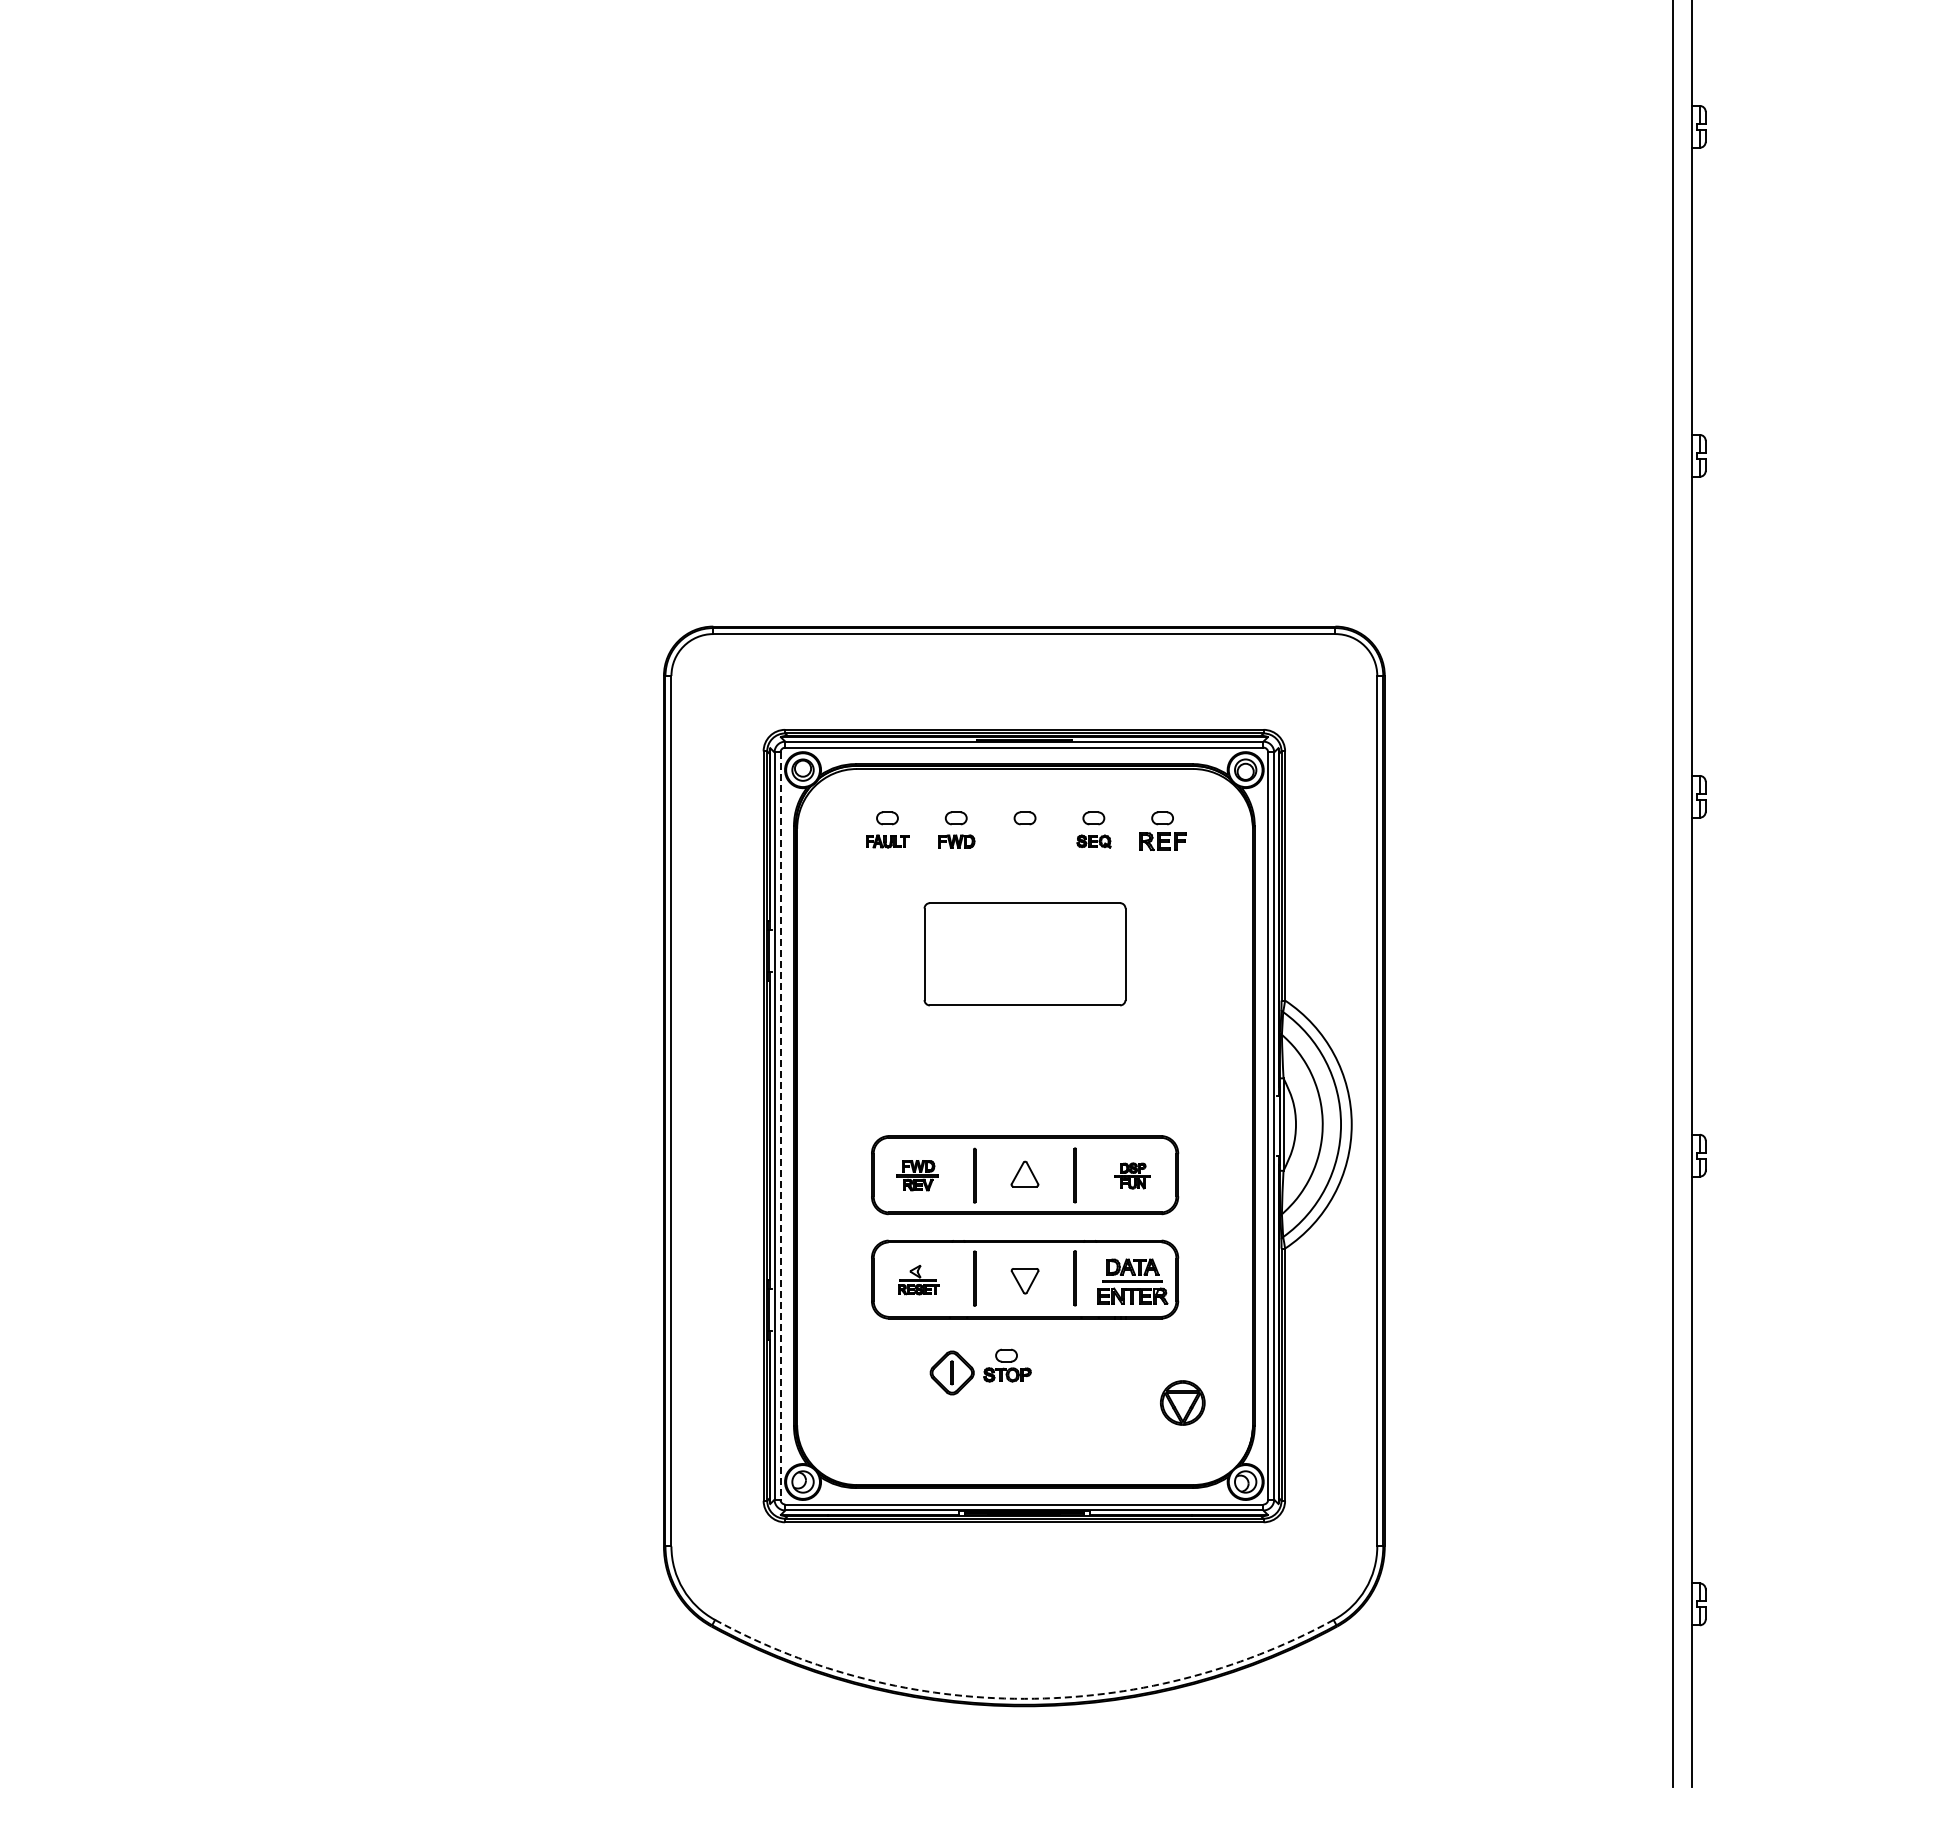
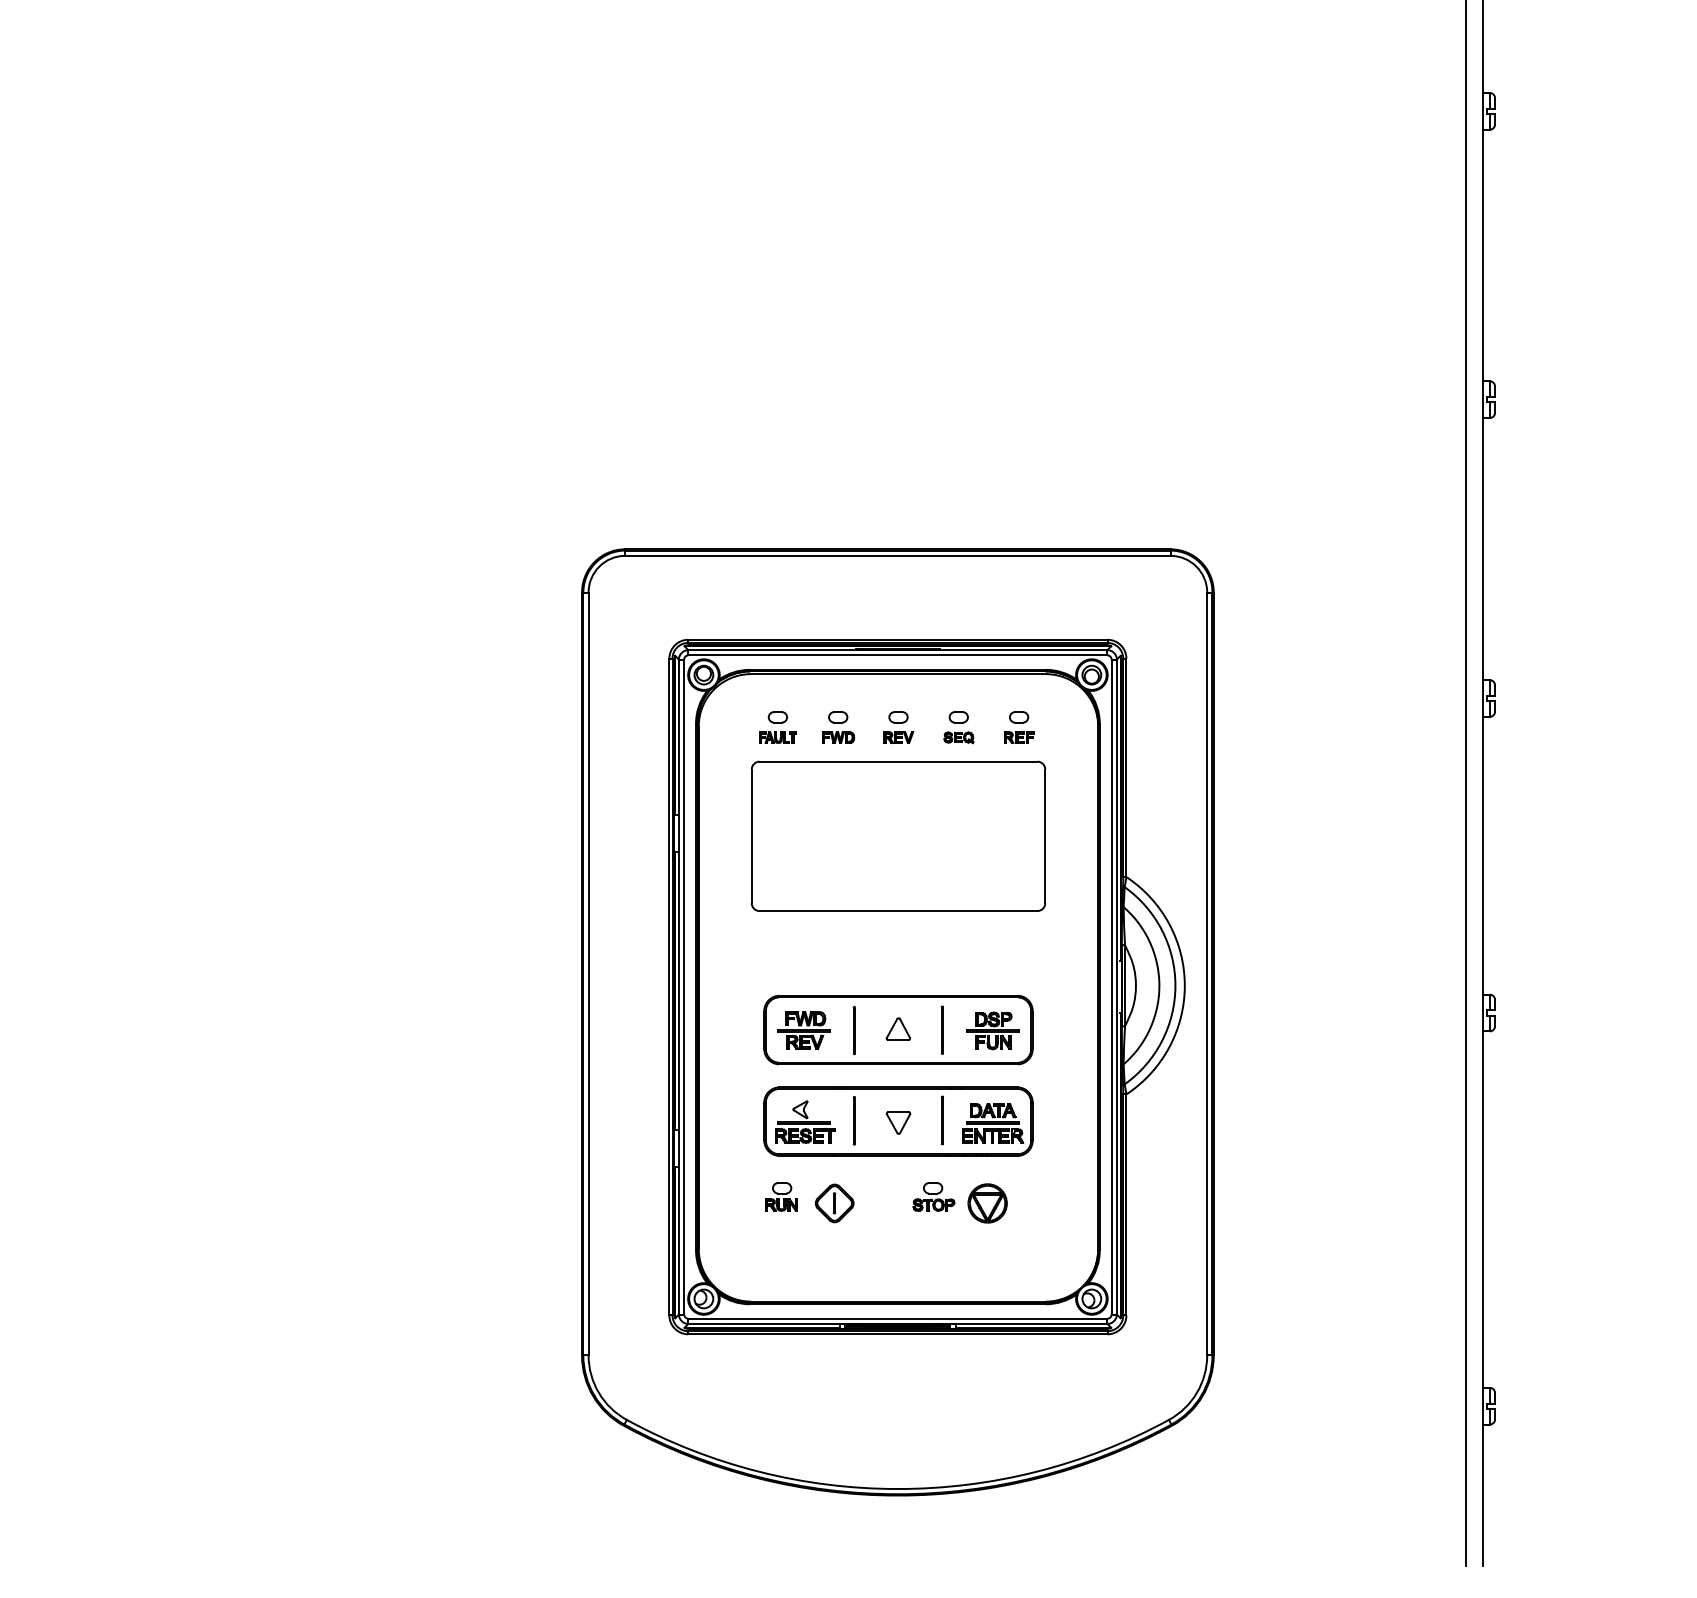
part: (1025, 841) -> (898, 737), added
part: (1162, 841) -> (1018, 737), size x0.71
part: (1024, 954) -> (898, 836), size x1.67
line: (780, 1126) -> (684, 987), dashed -> solid
part: (917, 1175) -> (804, 1030), size x1.43
part: (1132, 1175) -> (992, 1030), size x1.67
part: (918, 1279) -> (805, 1121), size x1.67
part: (891, 1365) -> (781, 1196), added
part: (1007, 1365) -> (933, 1196), moved
part: (1182, 1402) -> (987, 1203), moved
arc: (1024, 1698) -> (898, 1488), dashed -> solid

